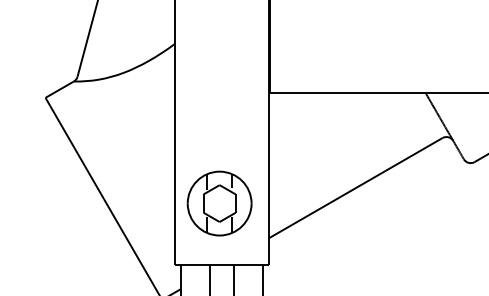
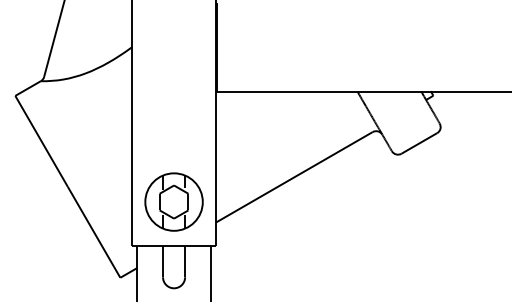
part: (219, 202) -> (173, 201), moved

